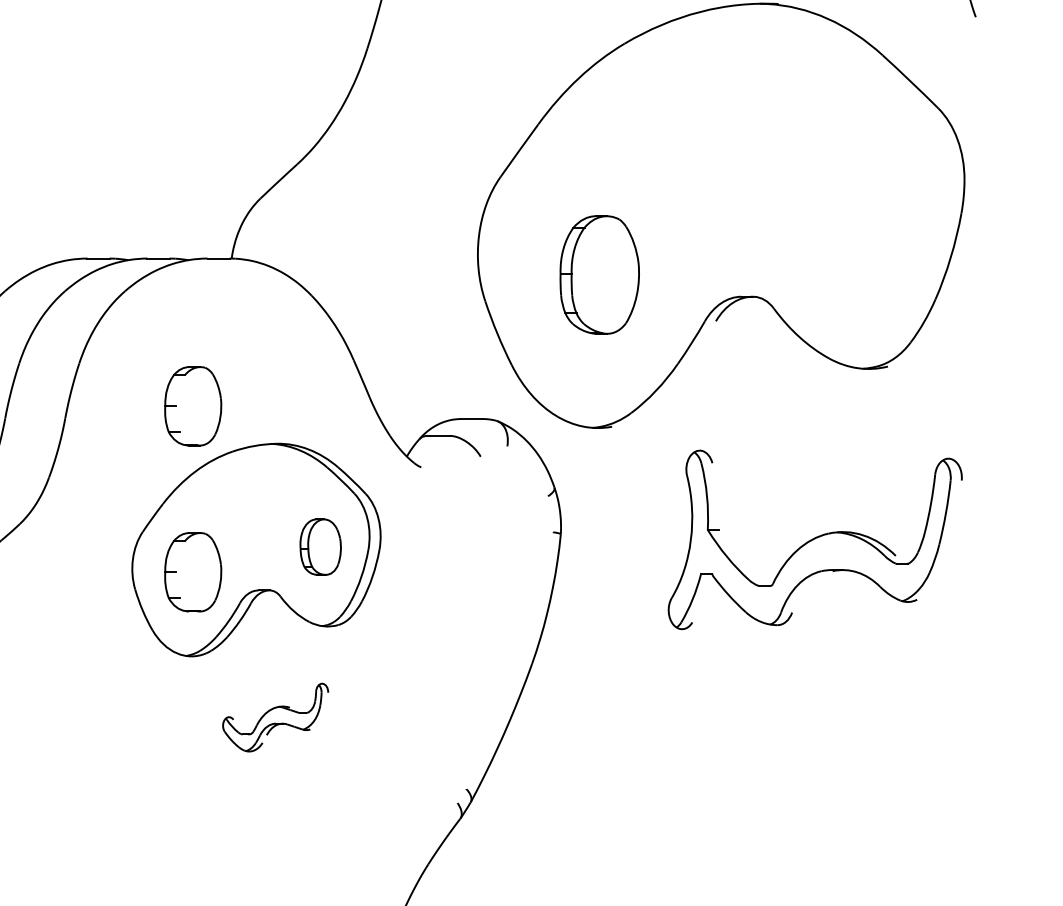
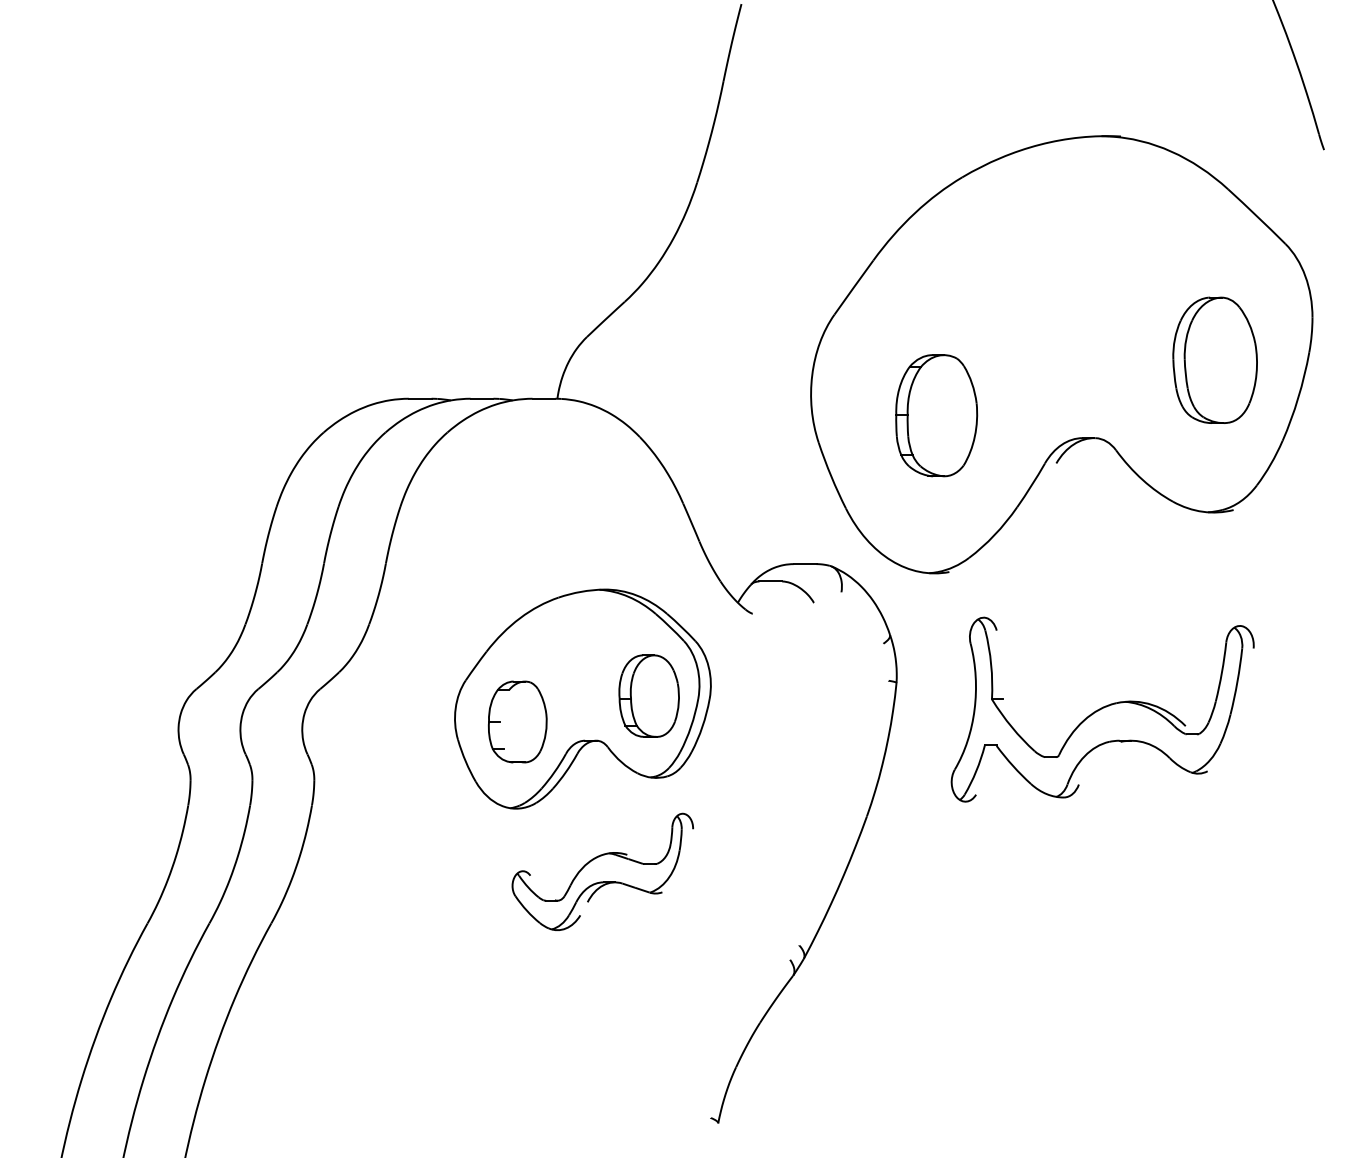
part: (869, 220) -> (1214, 359), added
part: (192, 405) -> (517, 550), removed
part: (815, 539) -> (1102, 709), moved
part: (320, 546) -> (648, 695), size x1.43
part: (275, 717) -> (602, 871), size x1.67

